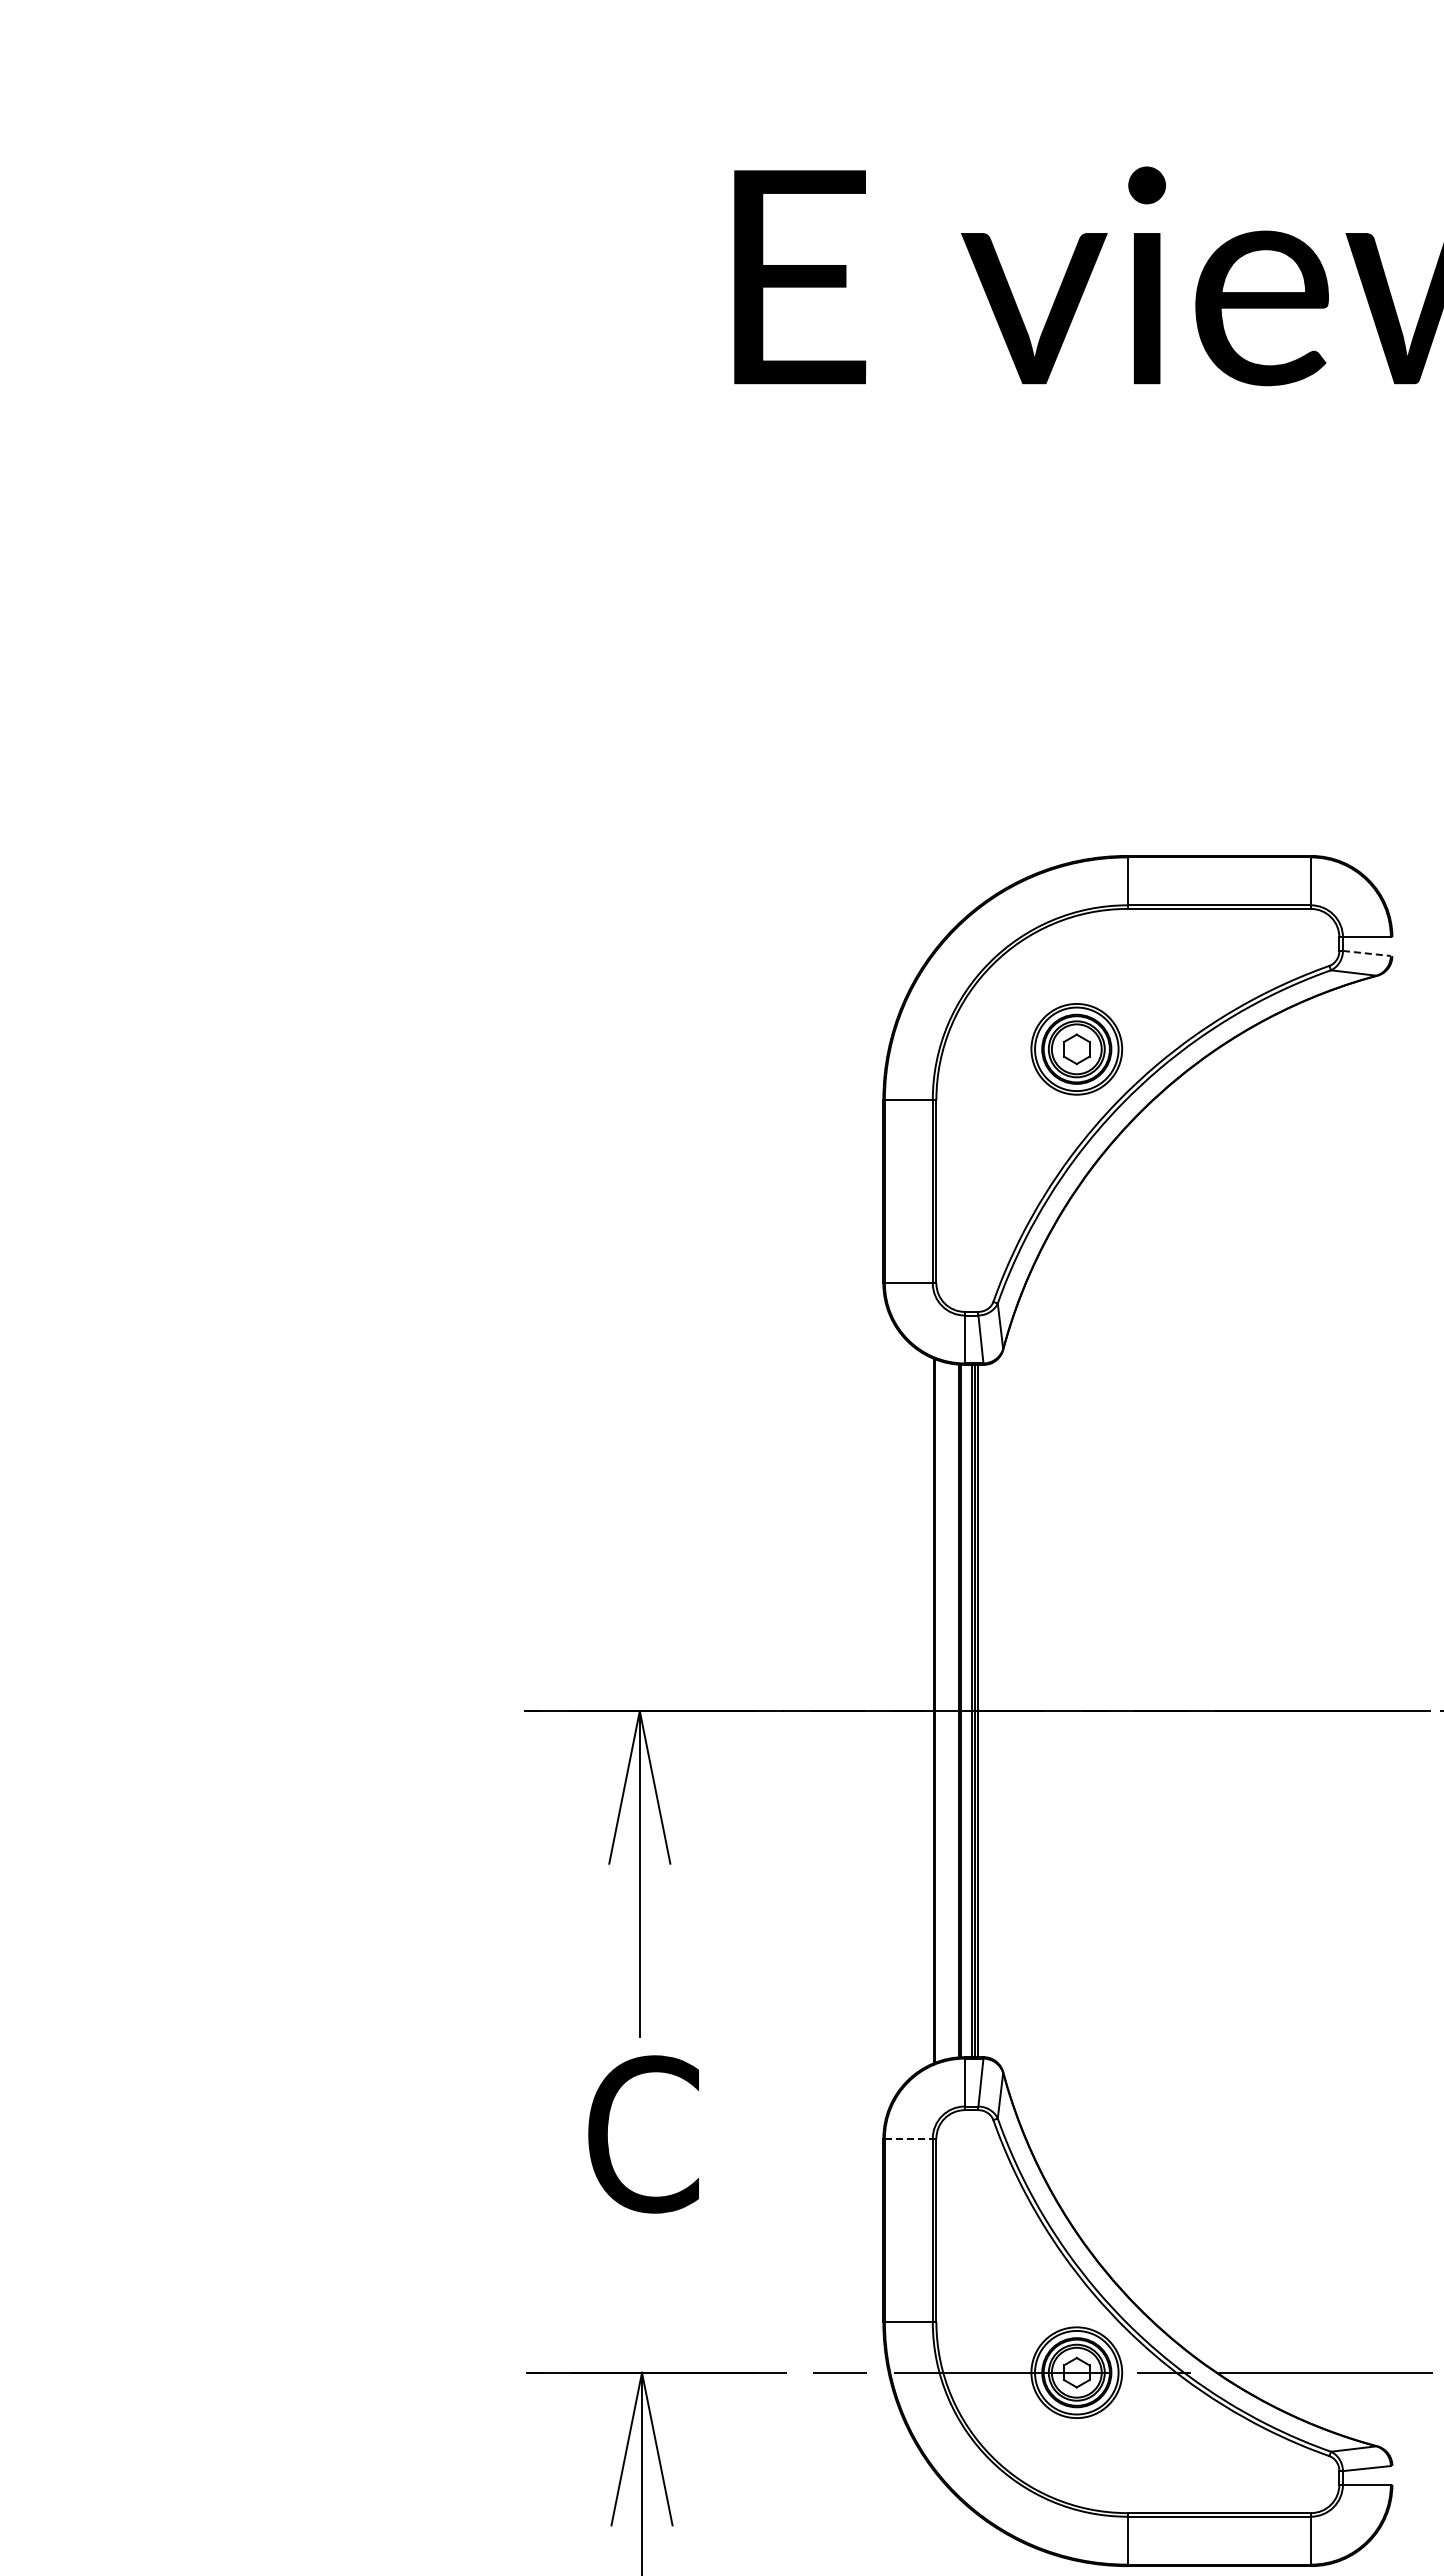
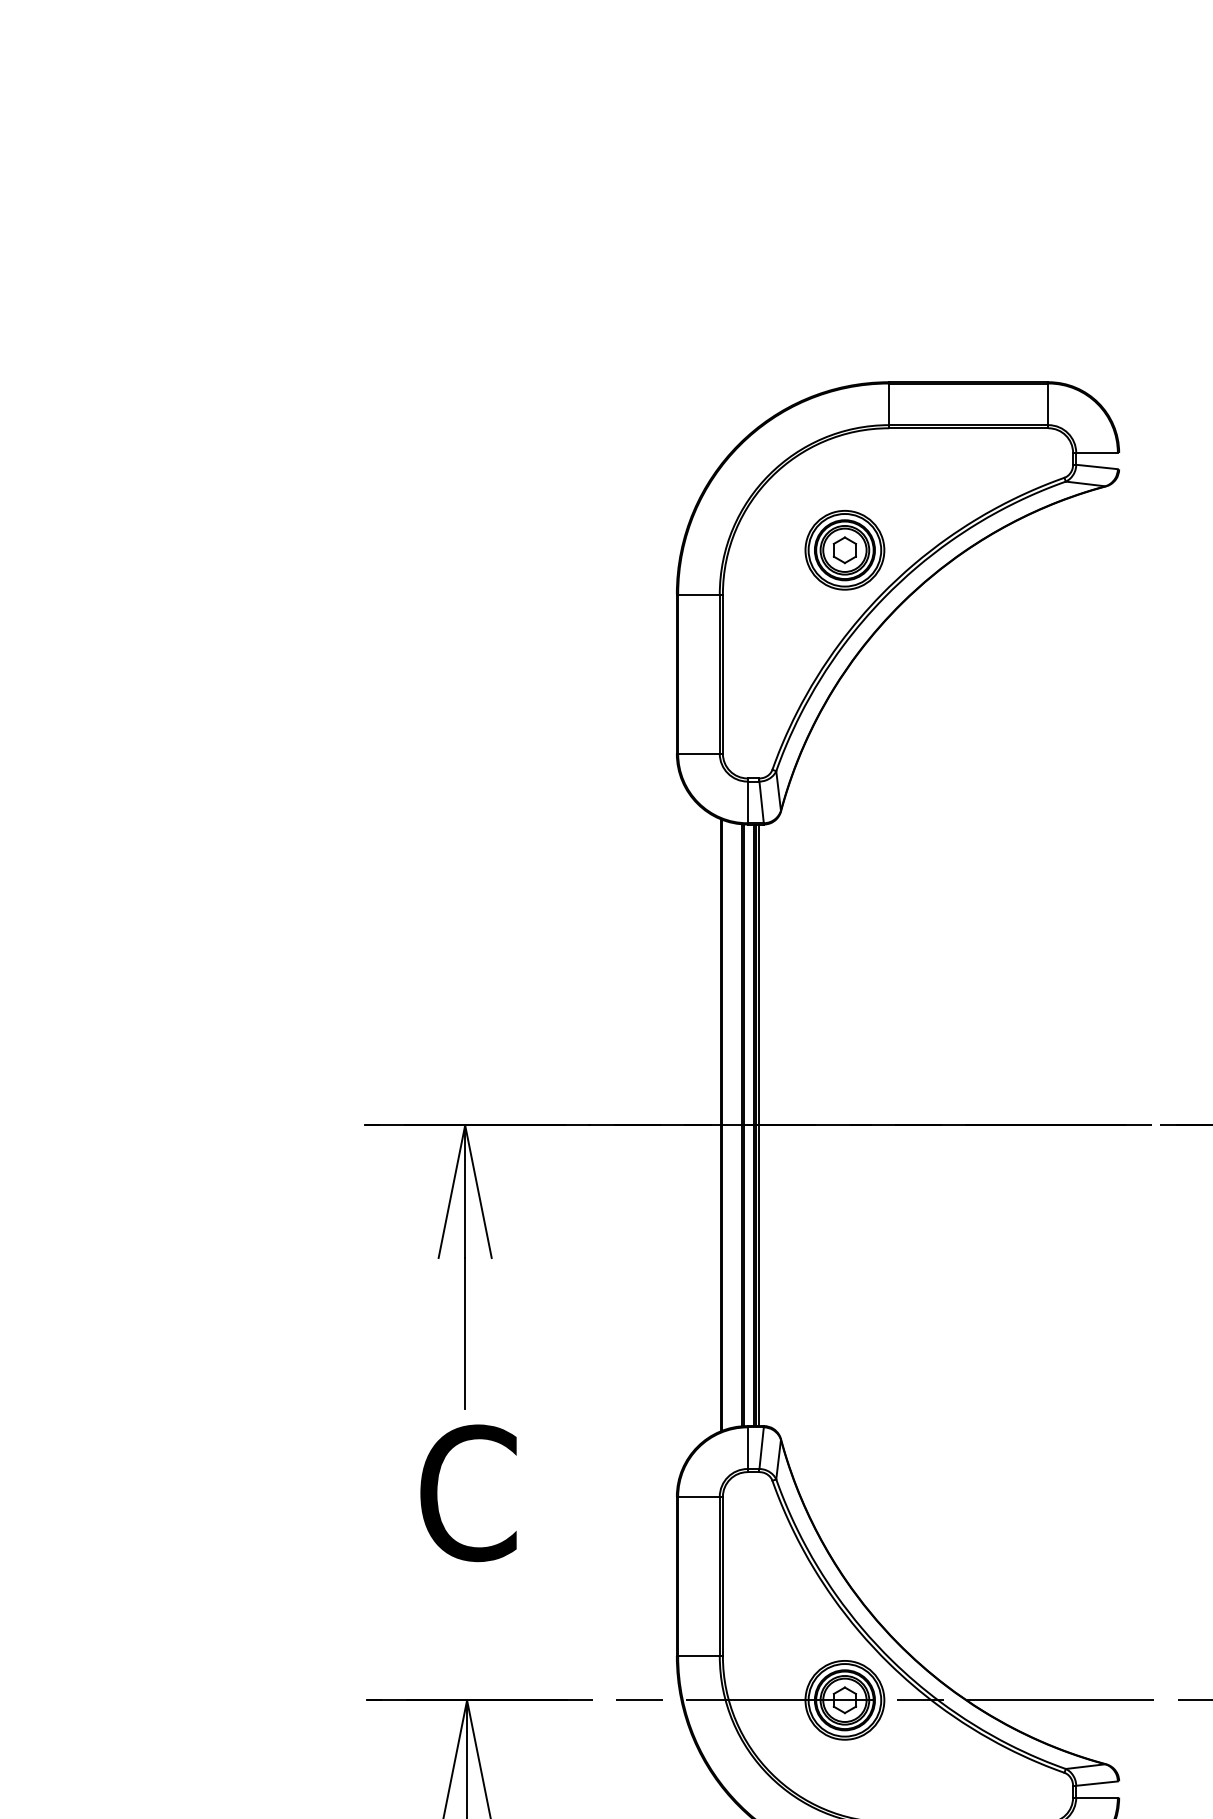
line: (1367, 953) -> (1097, 467), dashed -> solid
line: (908, 2138) -> (698, 1496), dashed -> solid

